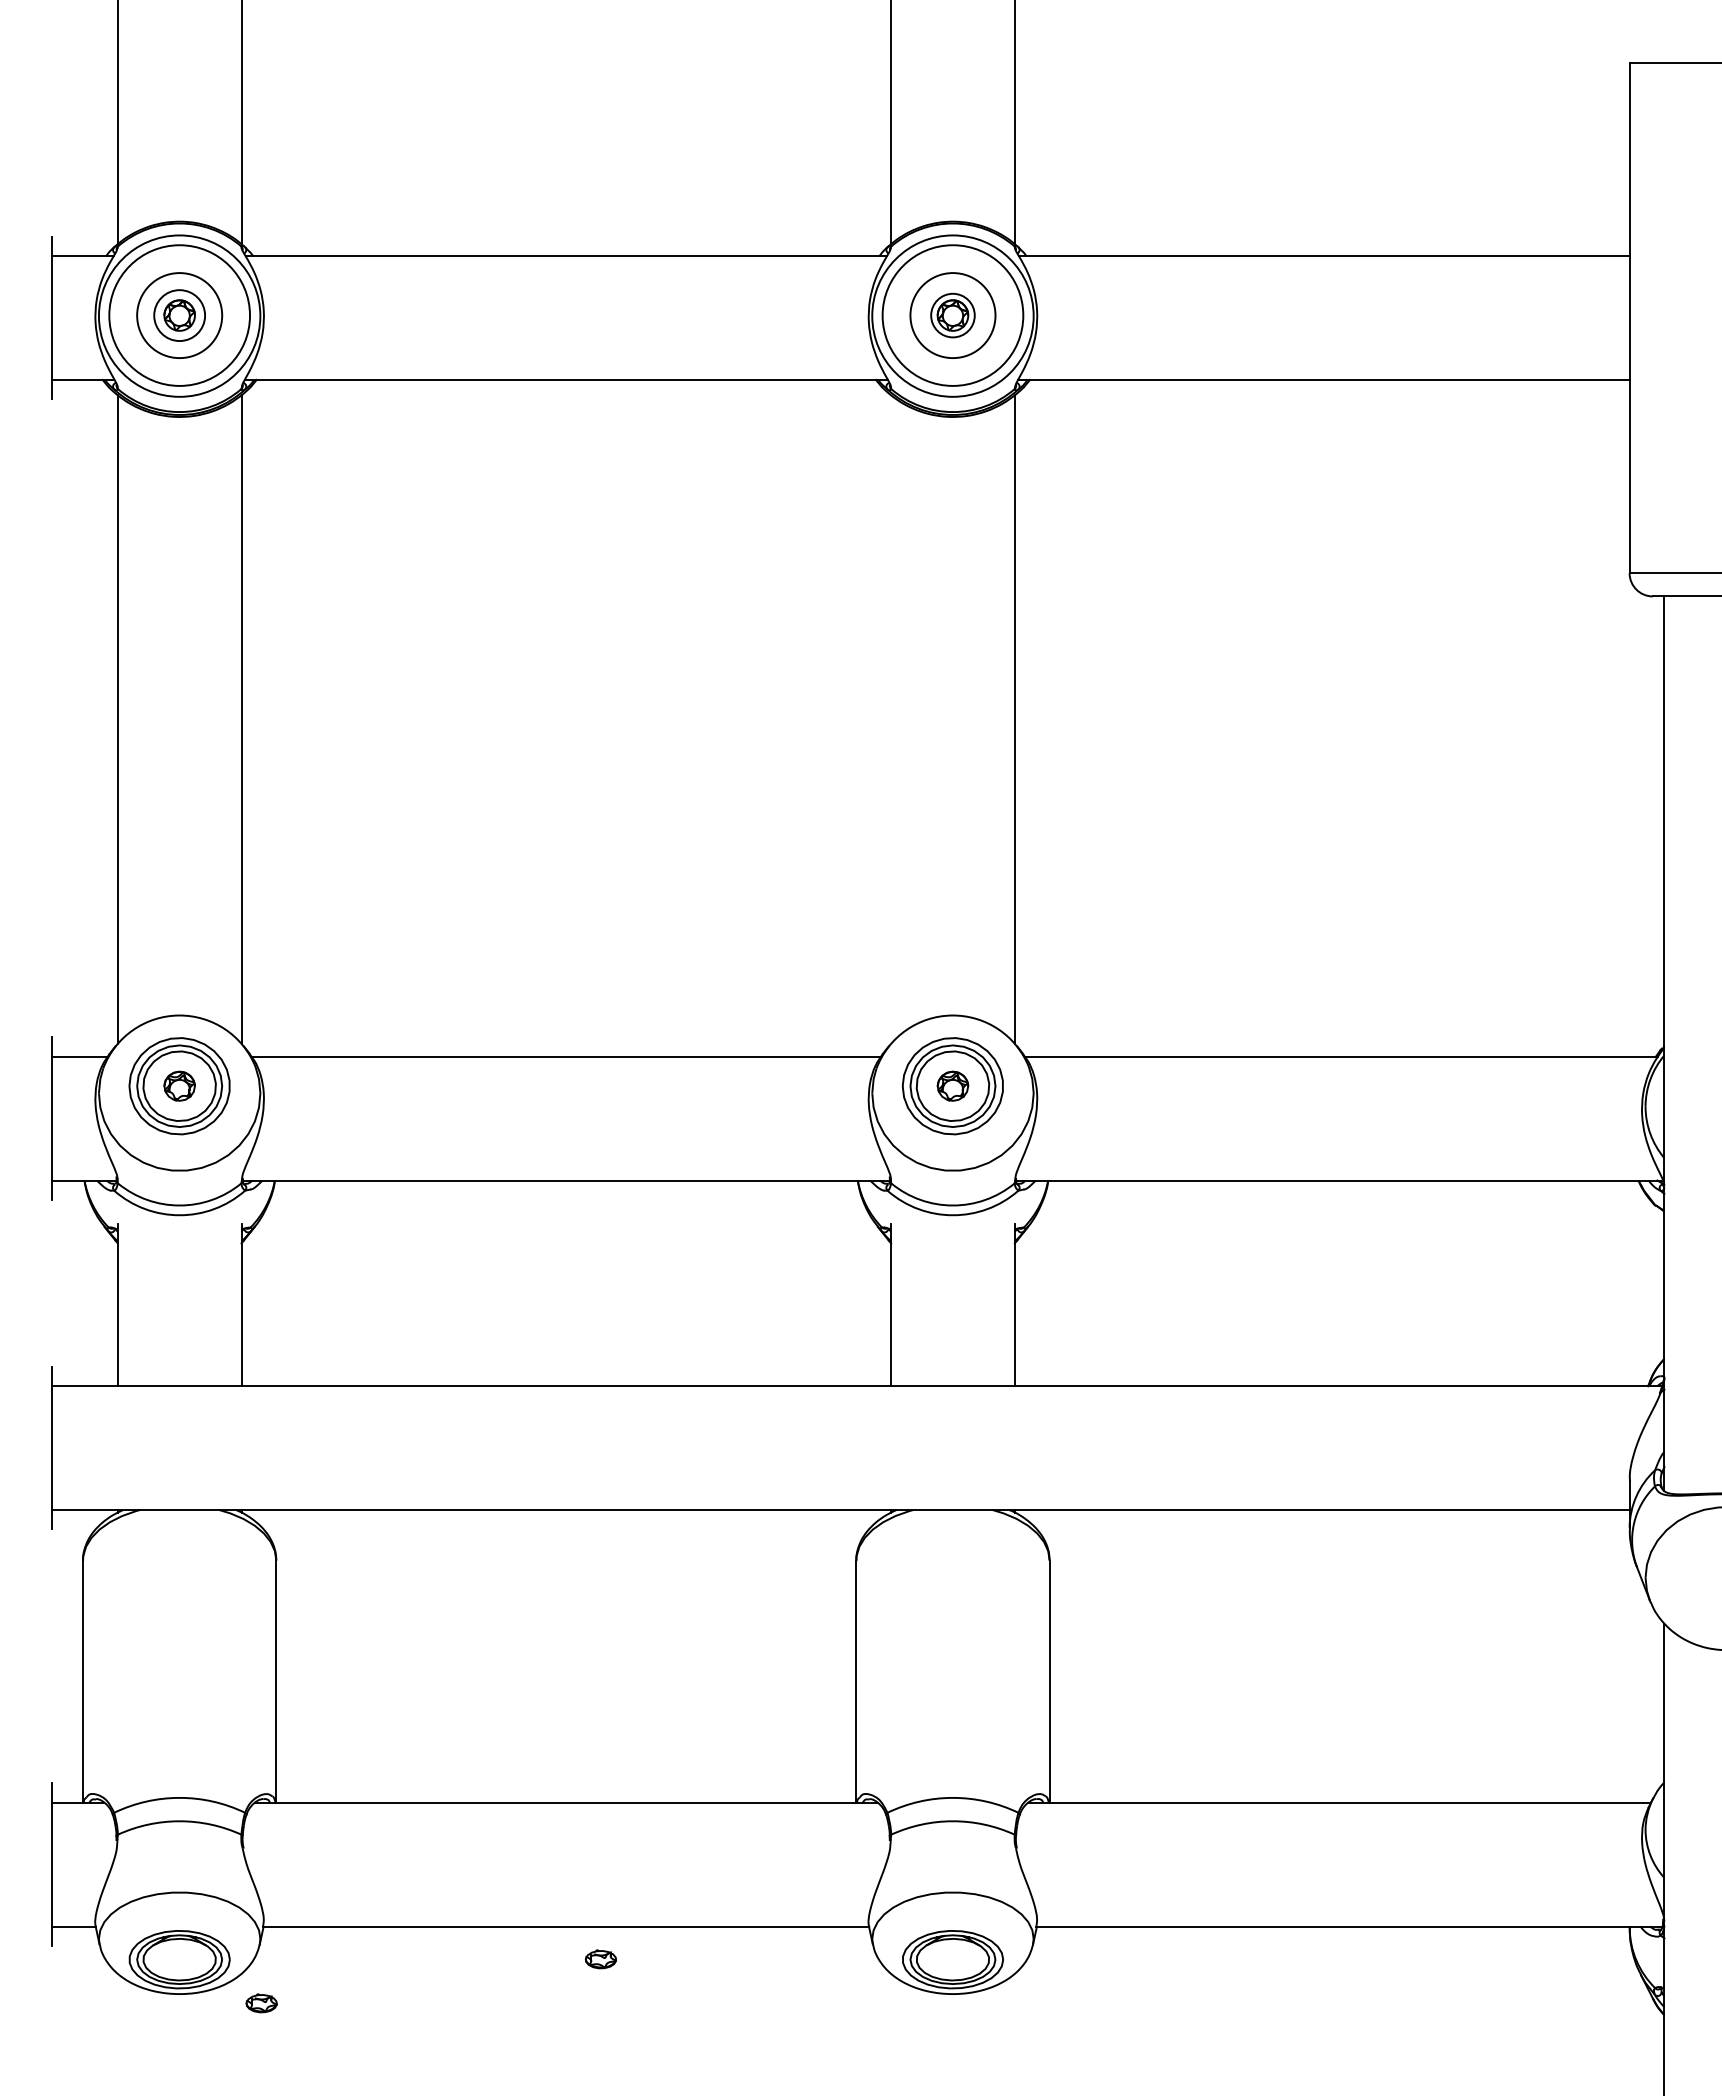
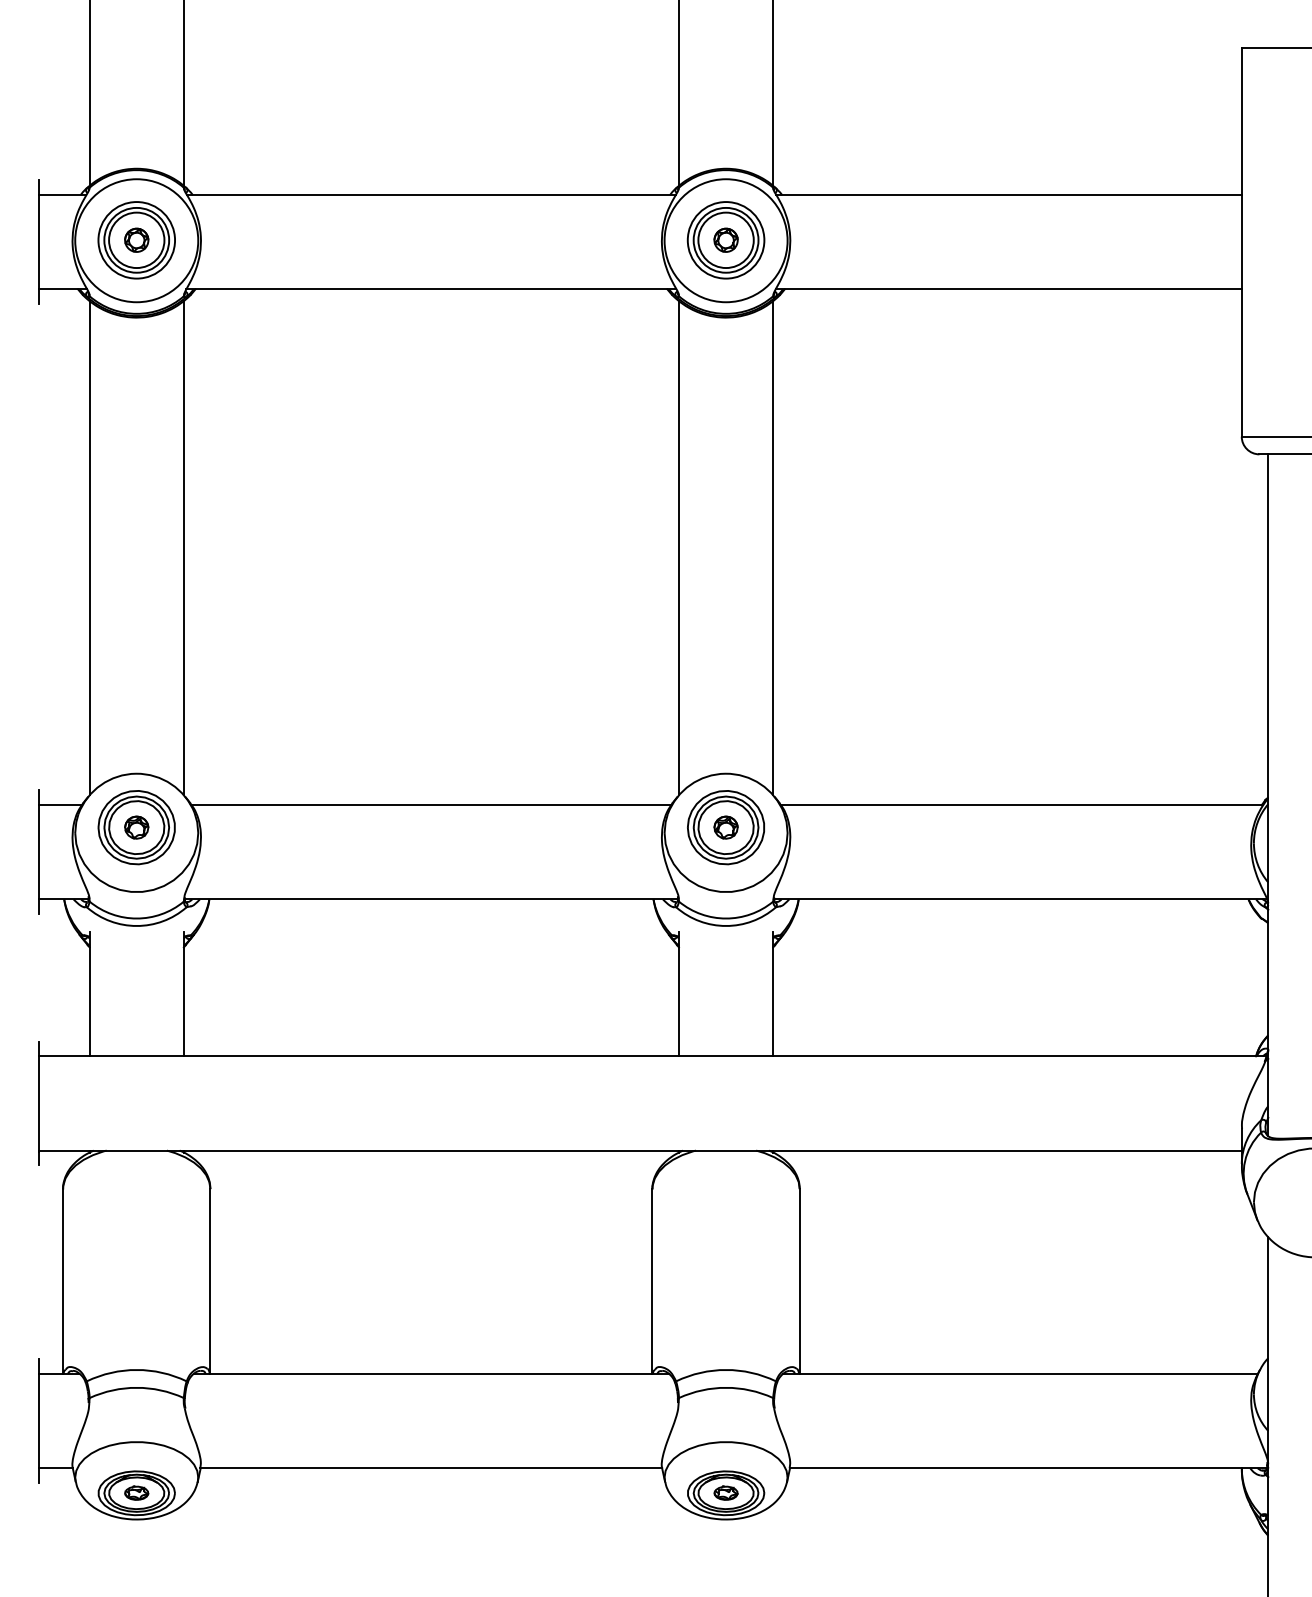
circle: (179, 315) -> (136, 240), size x0.71
circle: (179, 315) -> (136, 240), size x1.43
circle: (952, 315) -> (725, 240), size x0.71
circle: (952, 315) -> (725, 240), size x1.67
line: (891, 719) -> (679, 548), added
part: (600, 1959) -> (725, 1493), moved
part: (261, 2003) -> (136, 1493), moved

